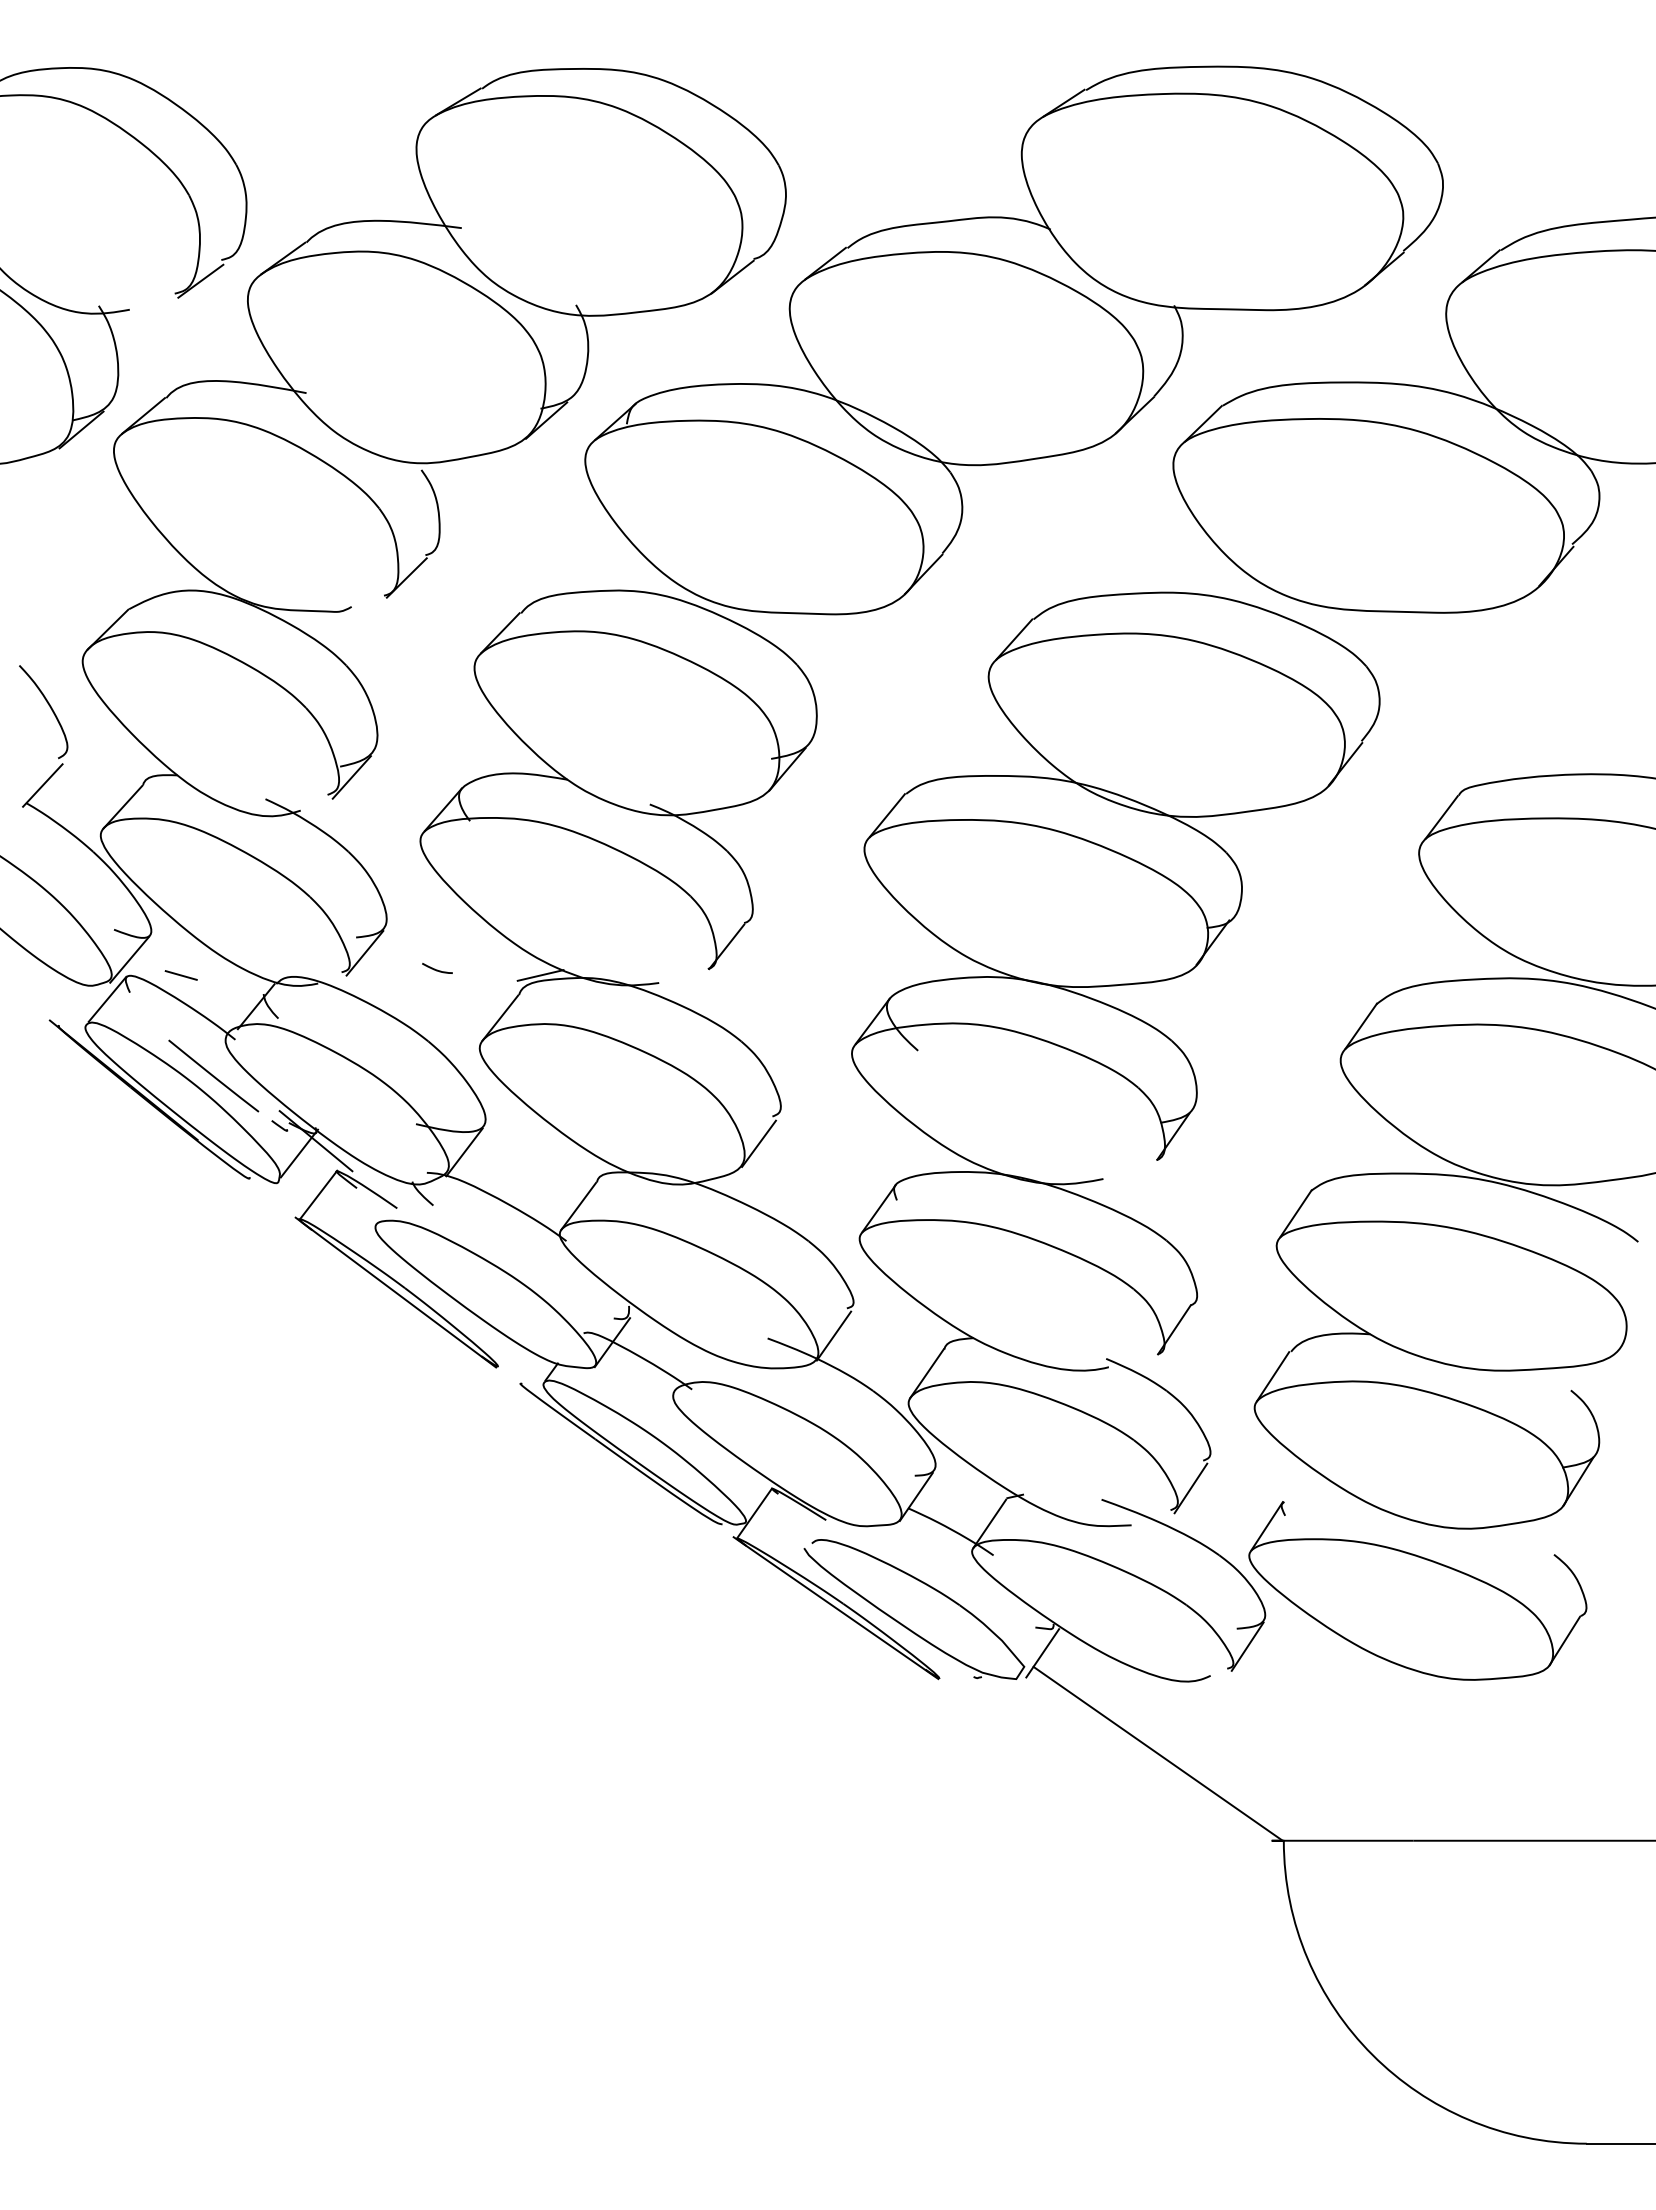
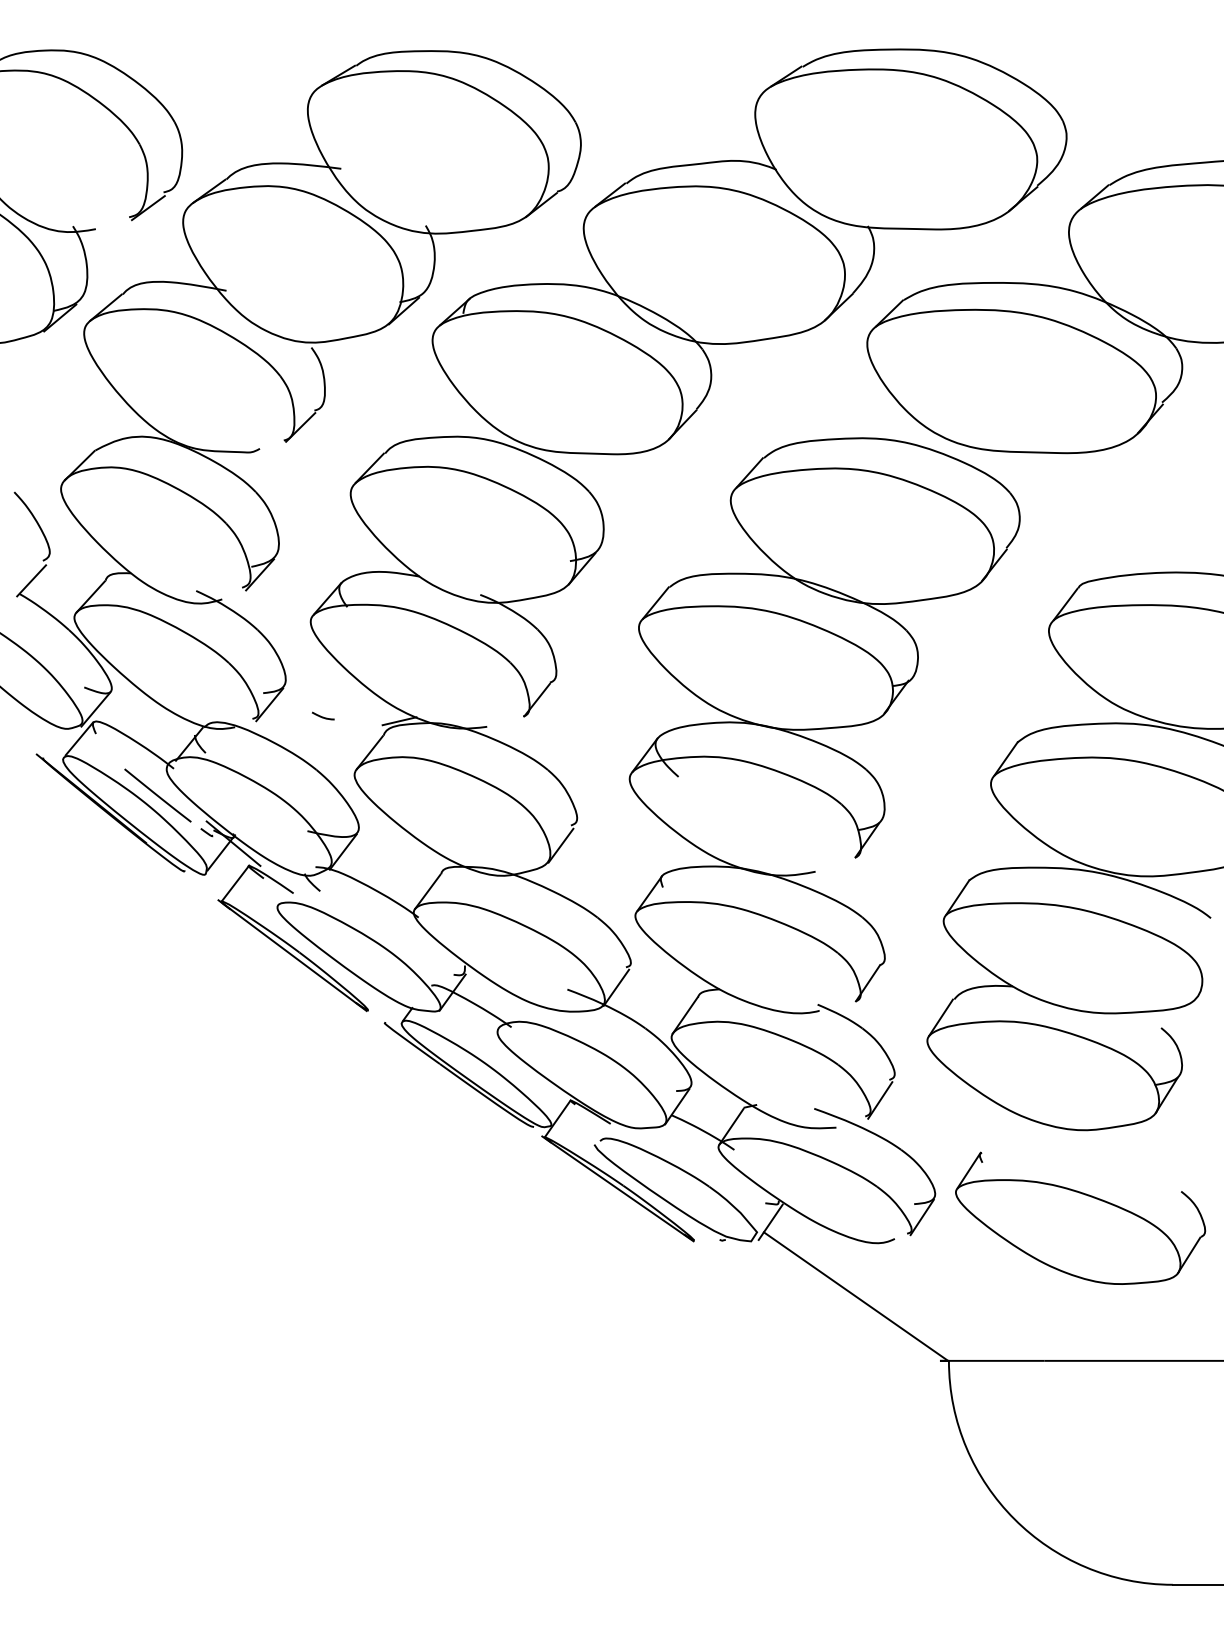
line: (180, 975) -> (133, 721), removed
part: (1417, 1590) -> (1080, 1218), moved

